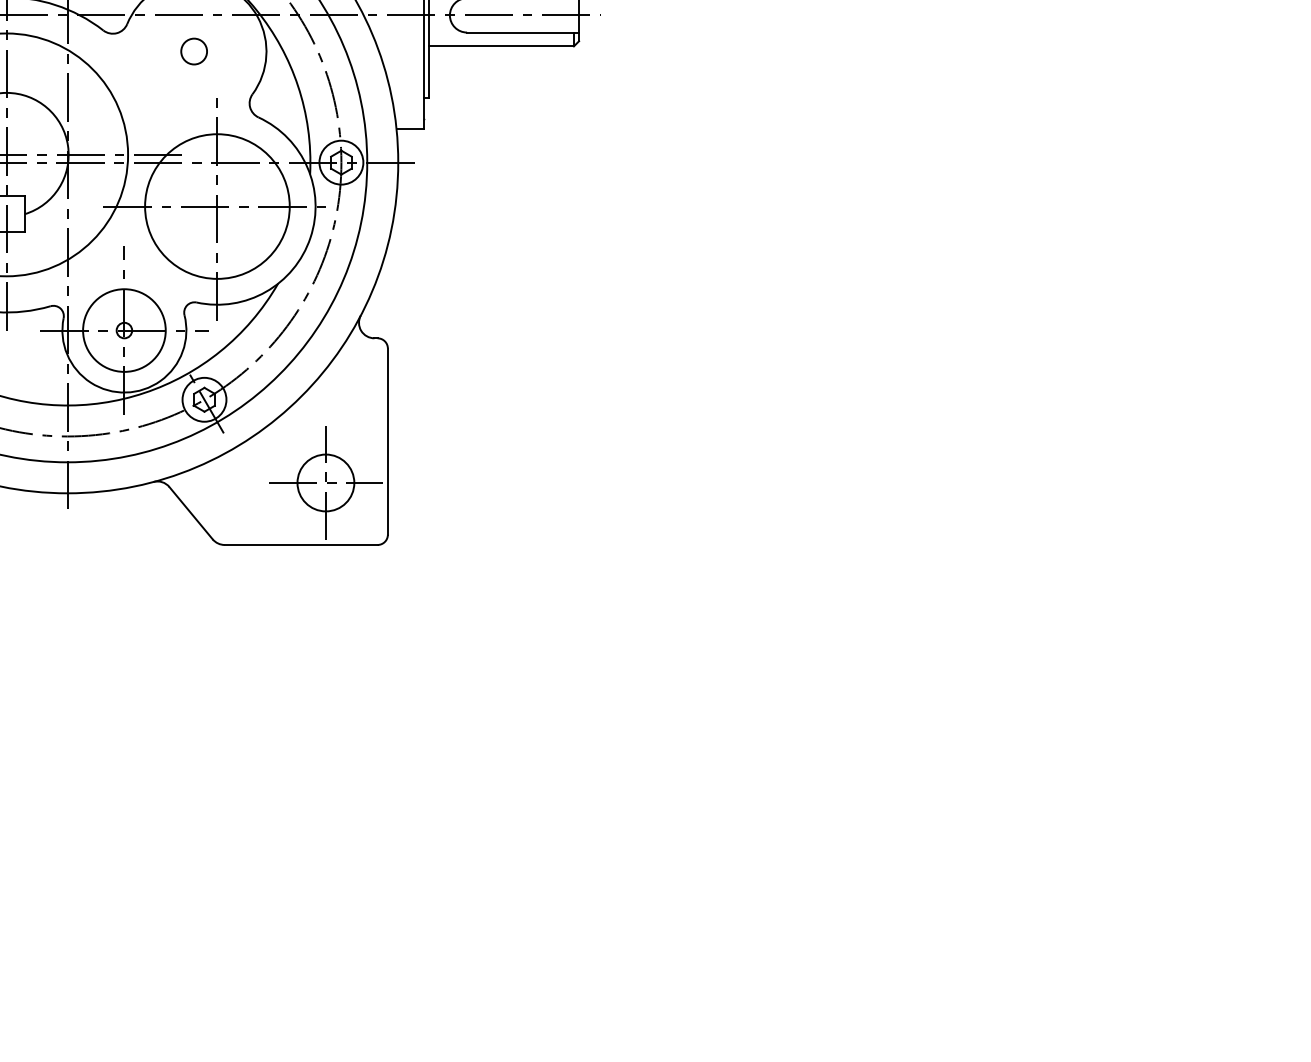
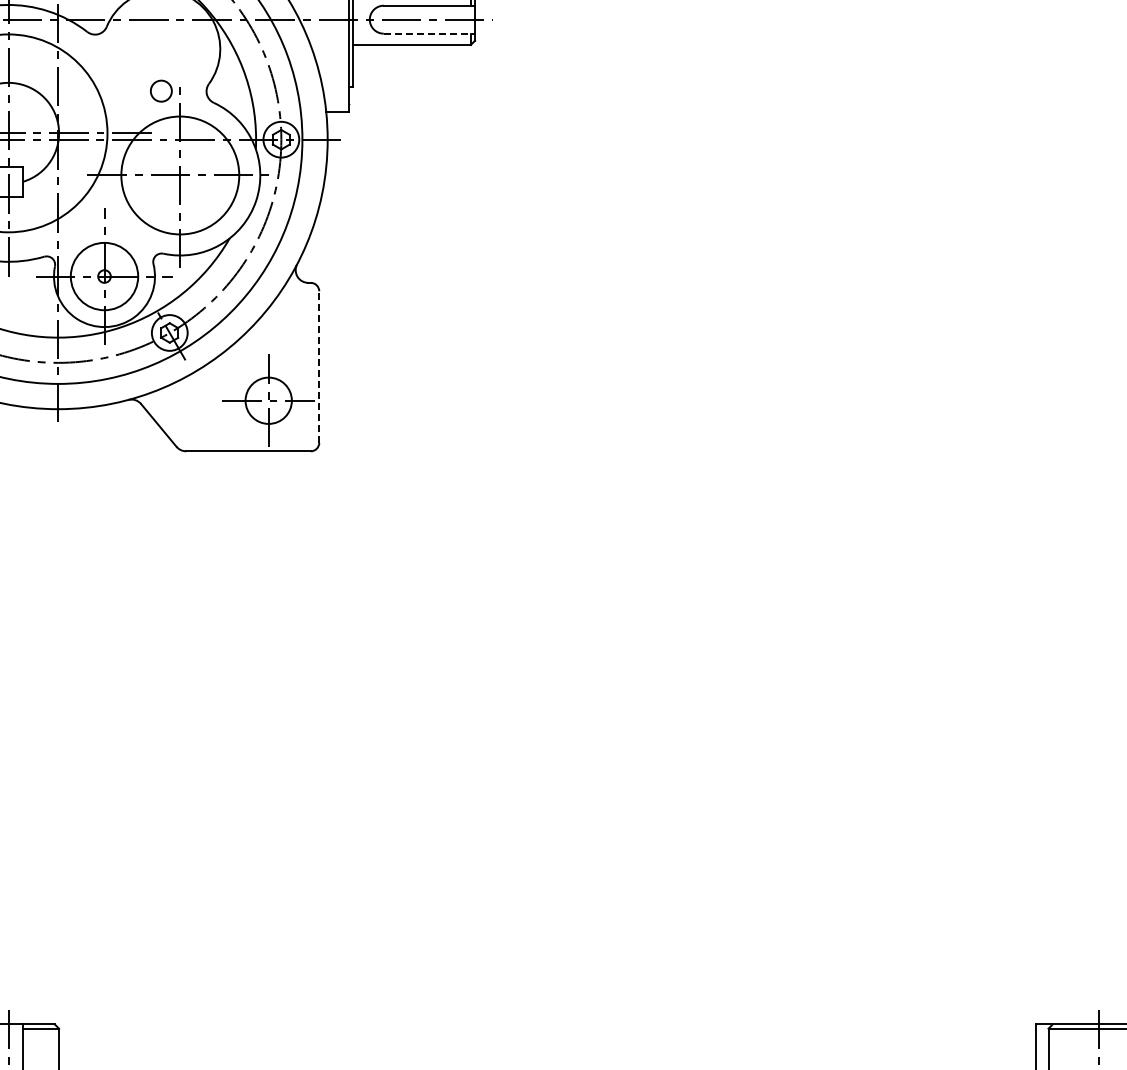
line: (523, 32) -> (429, 33), solid -> dashed
circle: (194, 50) -> (161, 90), moved
line: (388, 442) -> (319, 367), solid -> dashed

